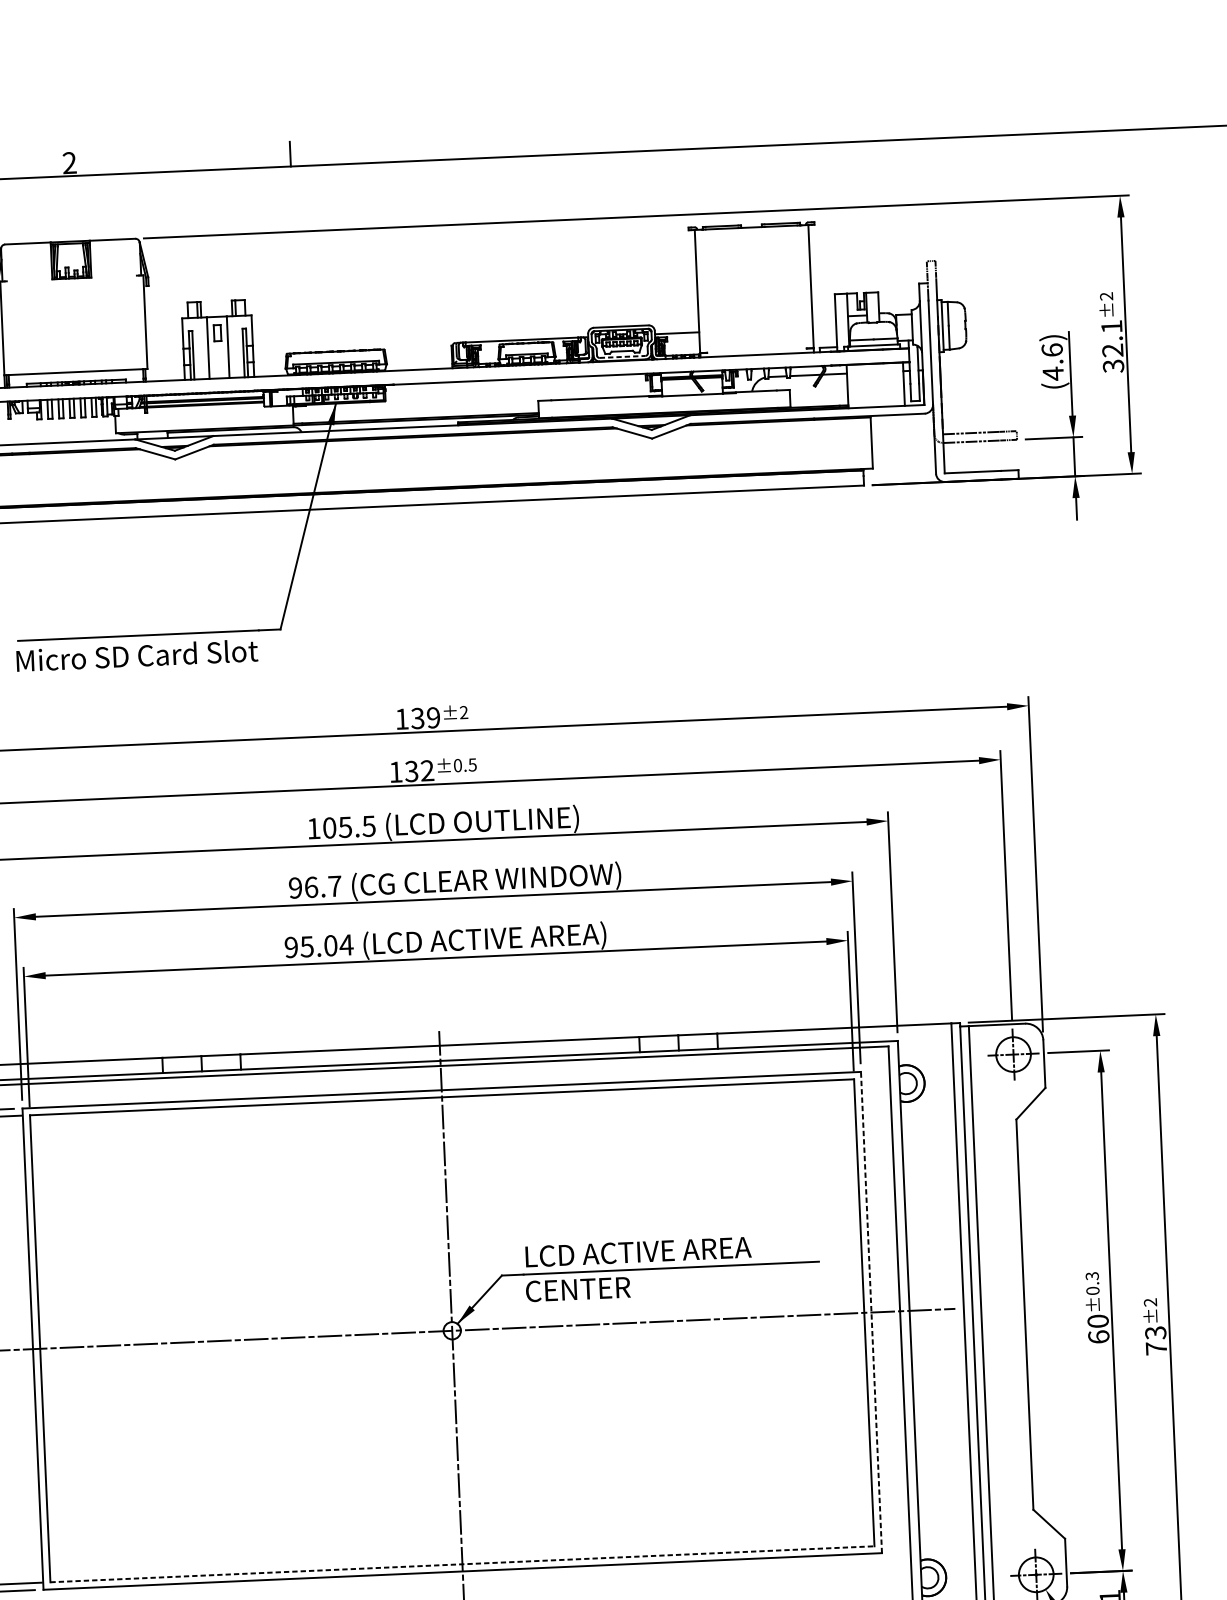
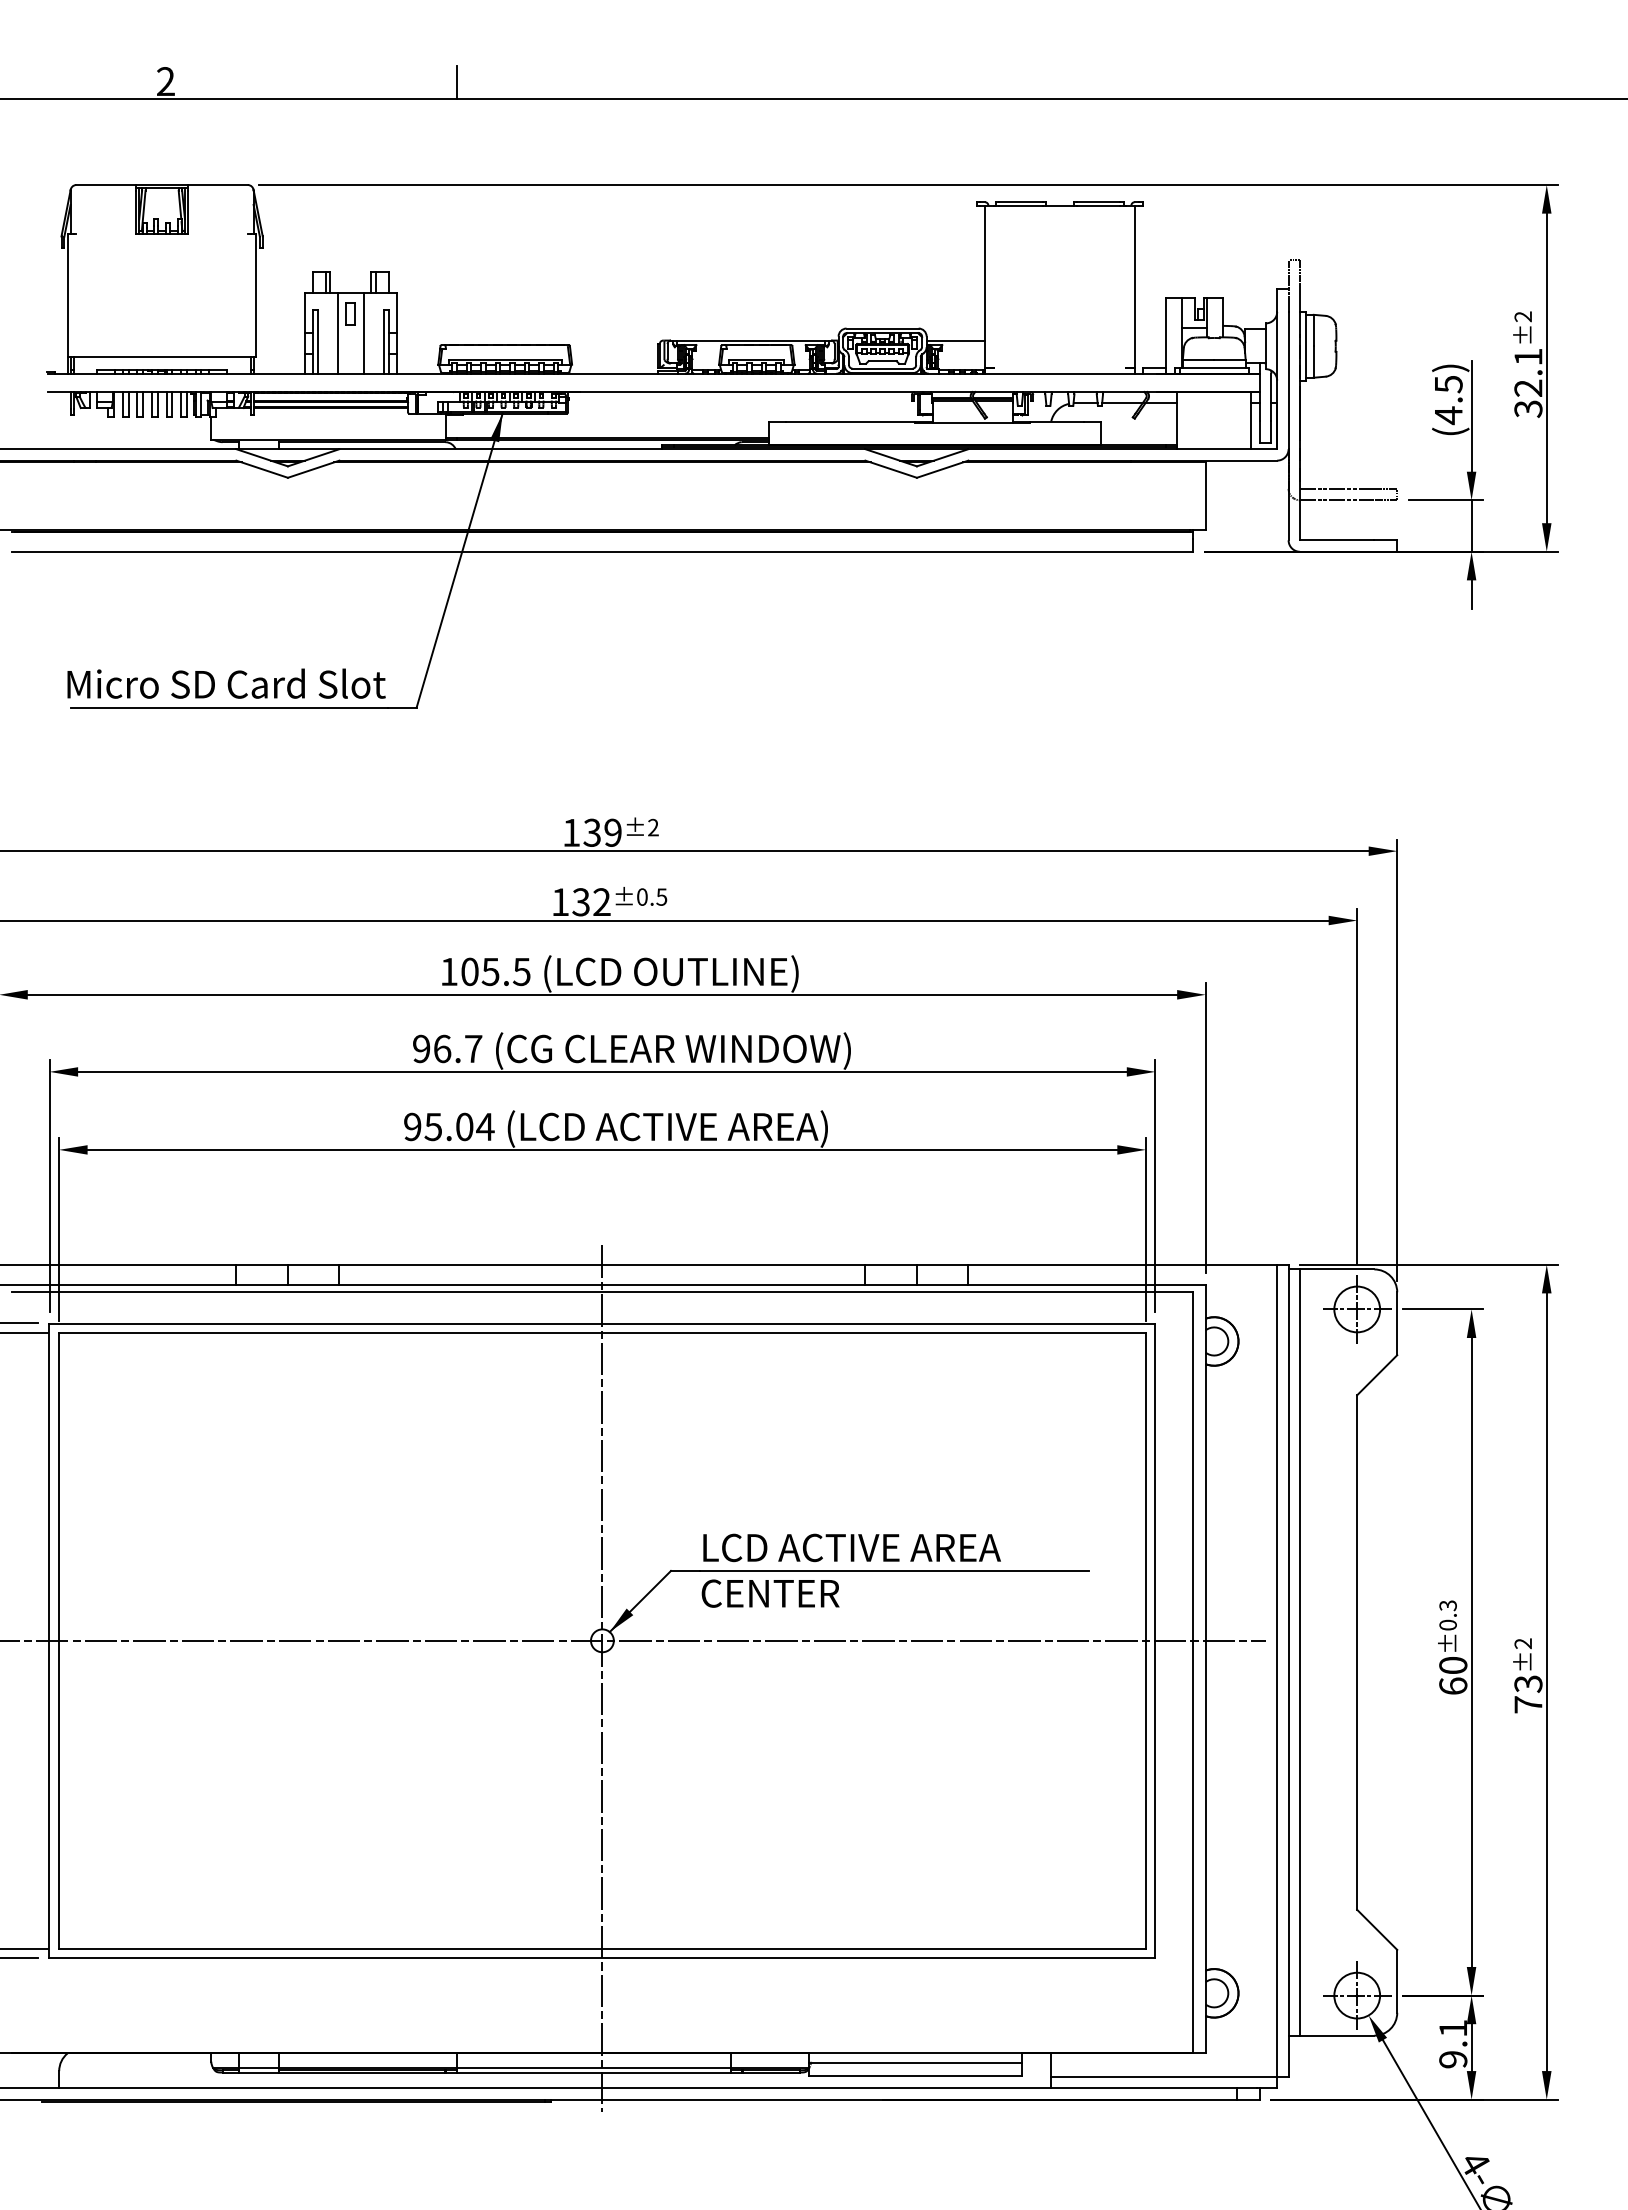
text: (1052, 350) -> (1448, 384), (4.6) -> (4.5)
line: (623, 356) -> (883, 368), dashed -> solid
text: (137, 655) -> (226, 683), moved
line: (871, 1312) -> (1155, 1640), dashed -> solid
line: (462, 1564) -> (602, 1948), dashed -> solid

